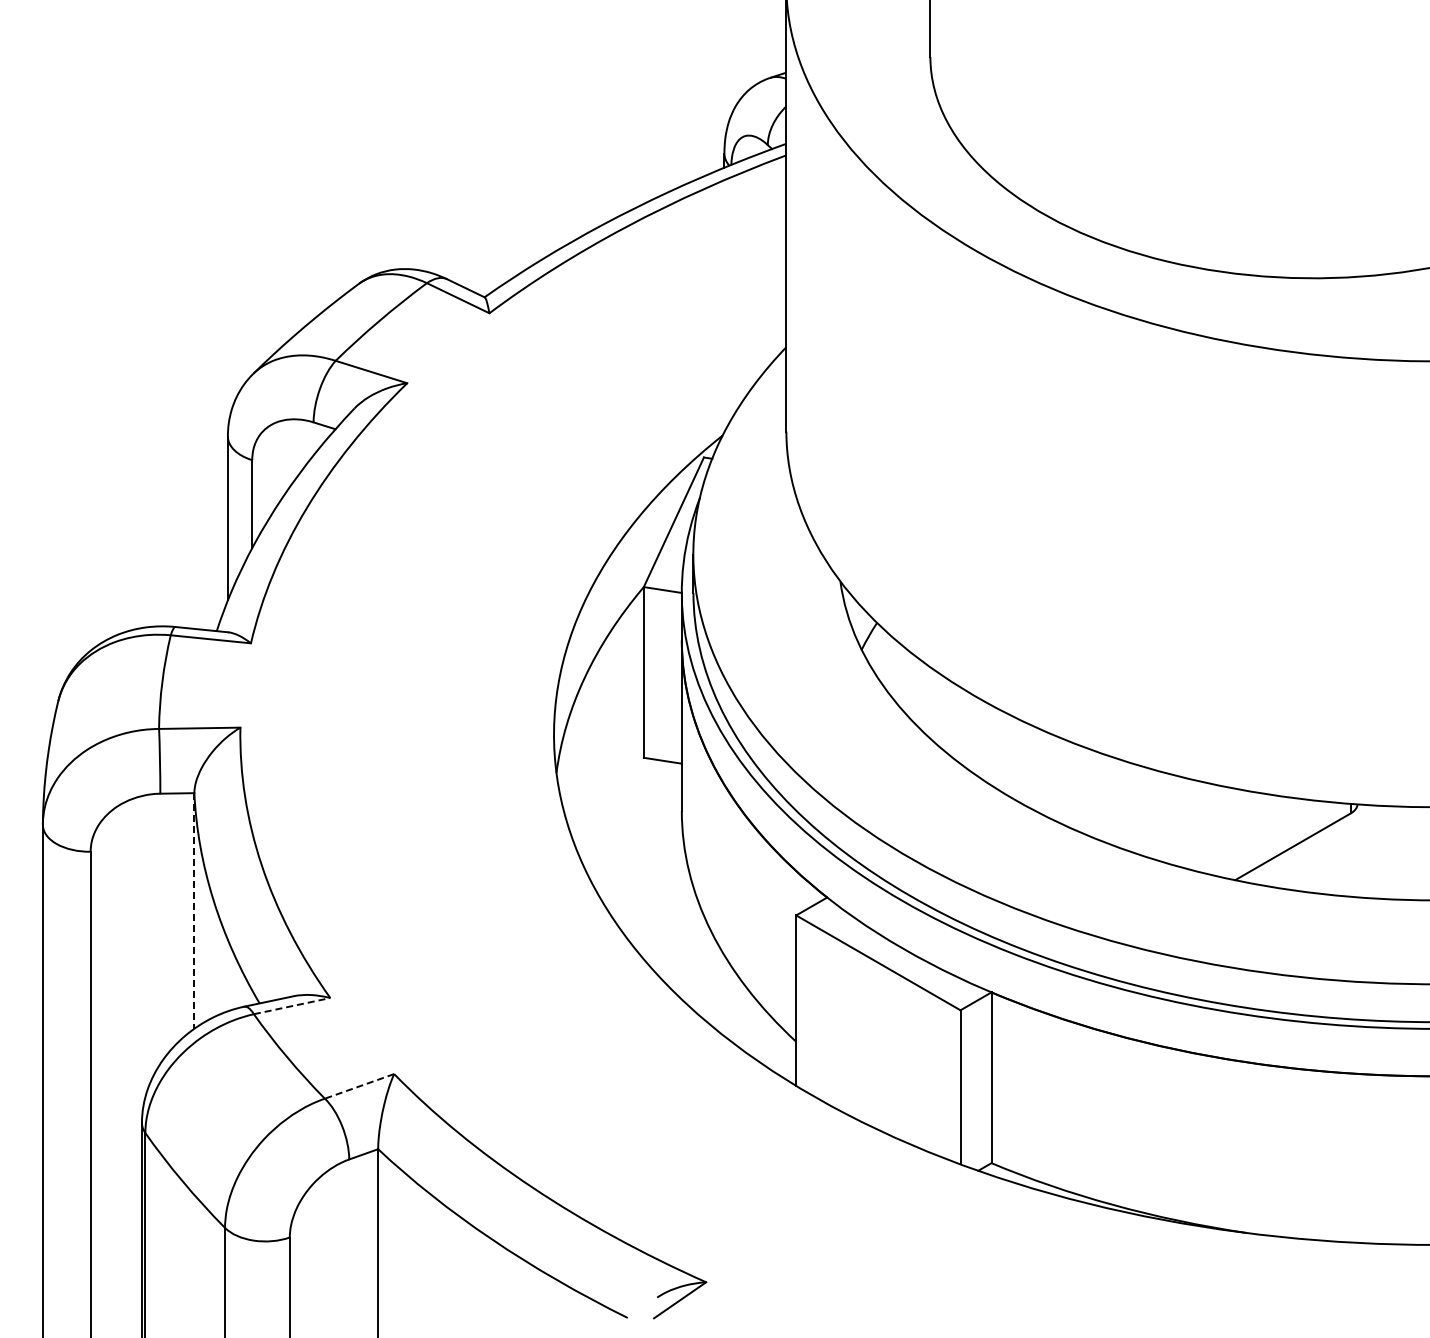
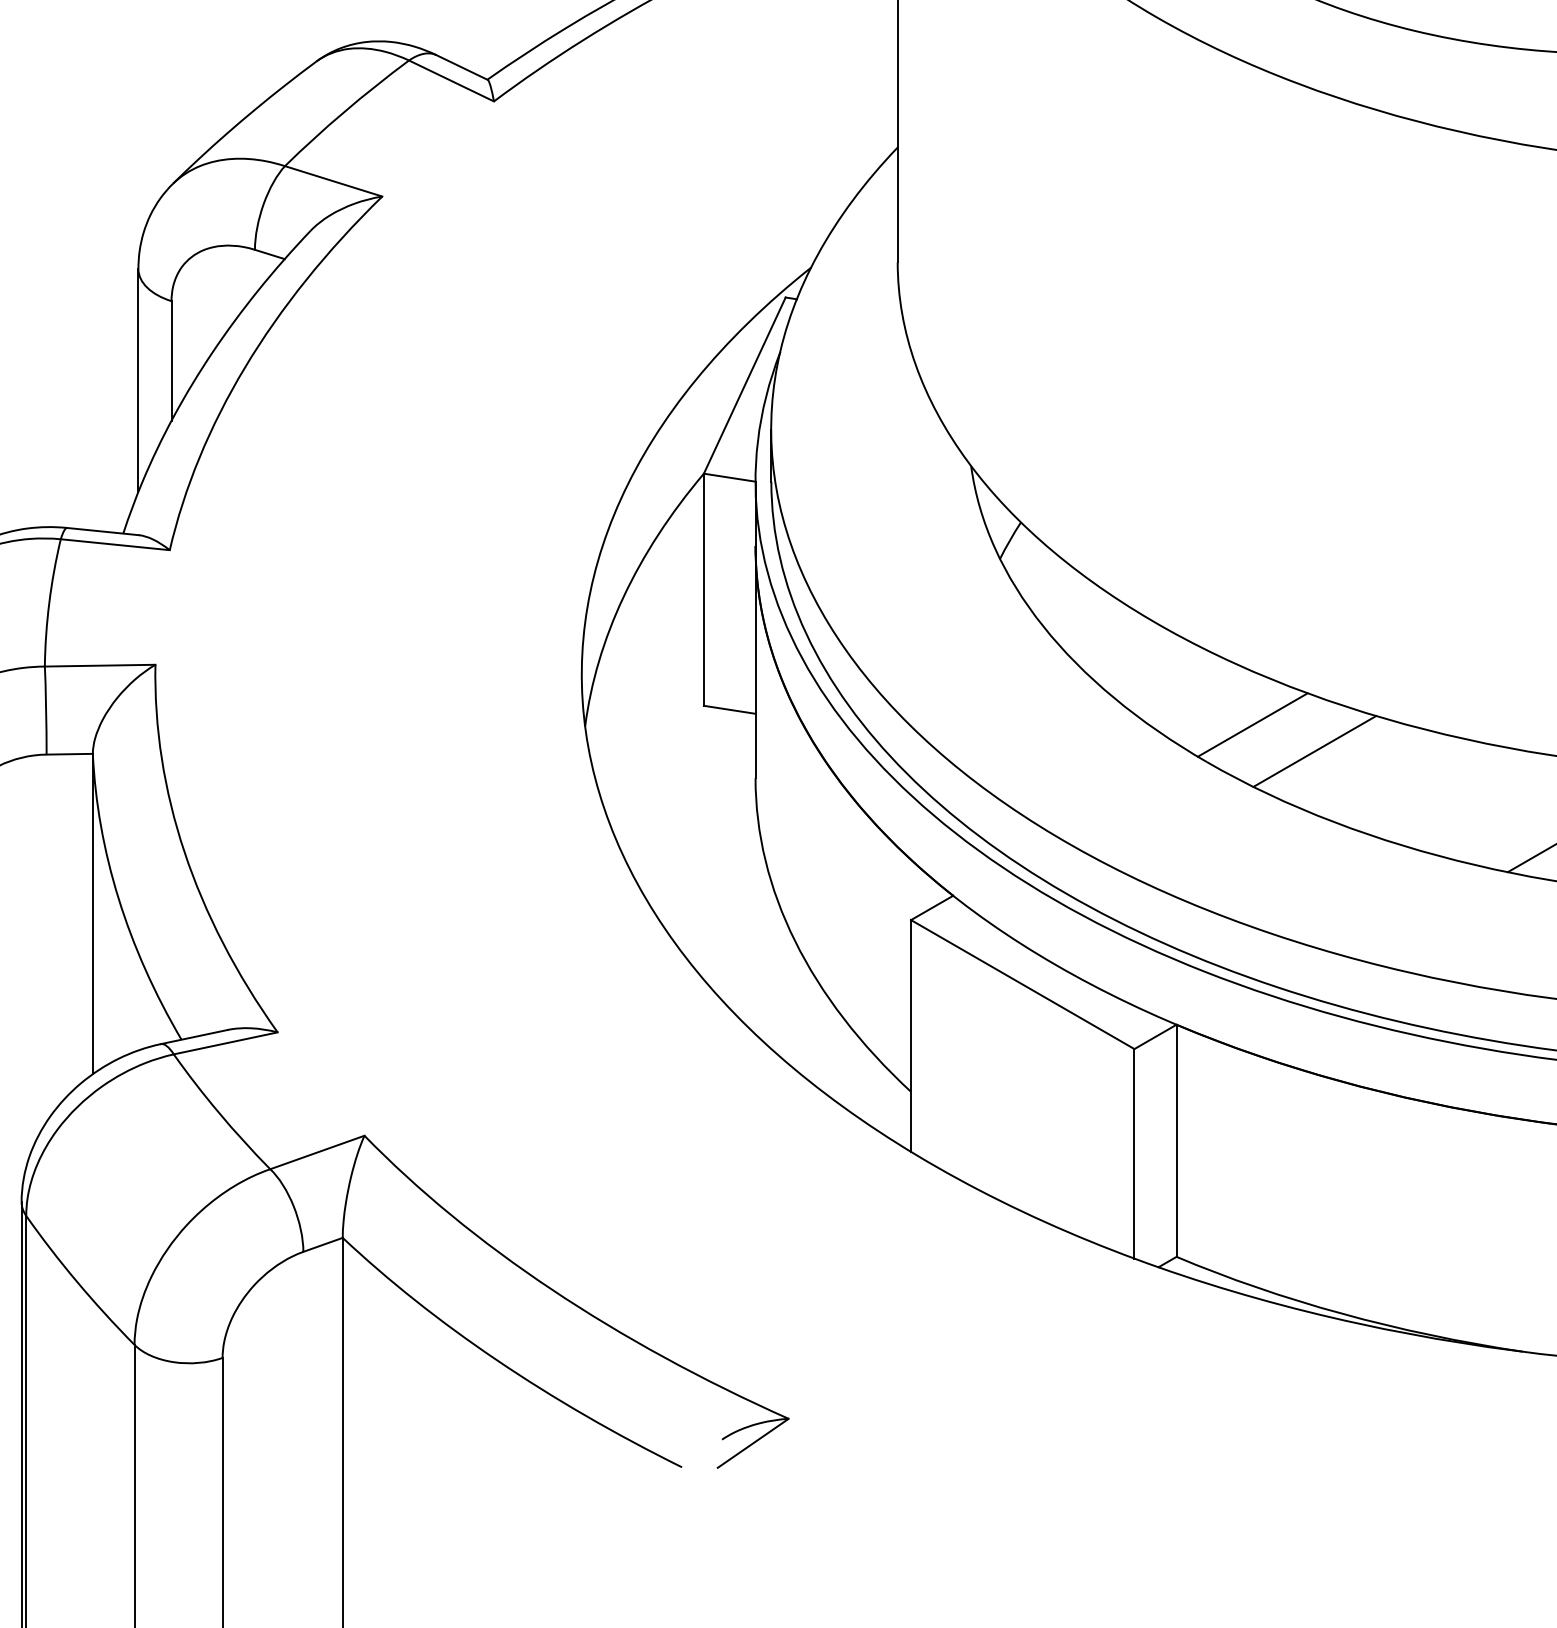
line: (1047, 771) -> (1252, 724), added
line: (1093, 791) -> (1315, 751), added
line: (194, 910) -> (93, 913), dashed -> solid
line: (292, 1006) -> (226, 1043), dashed -> solid
line: (359, 1086) -> (317, 1152), dashed -> solid

